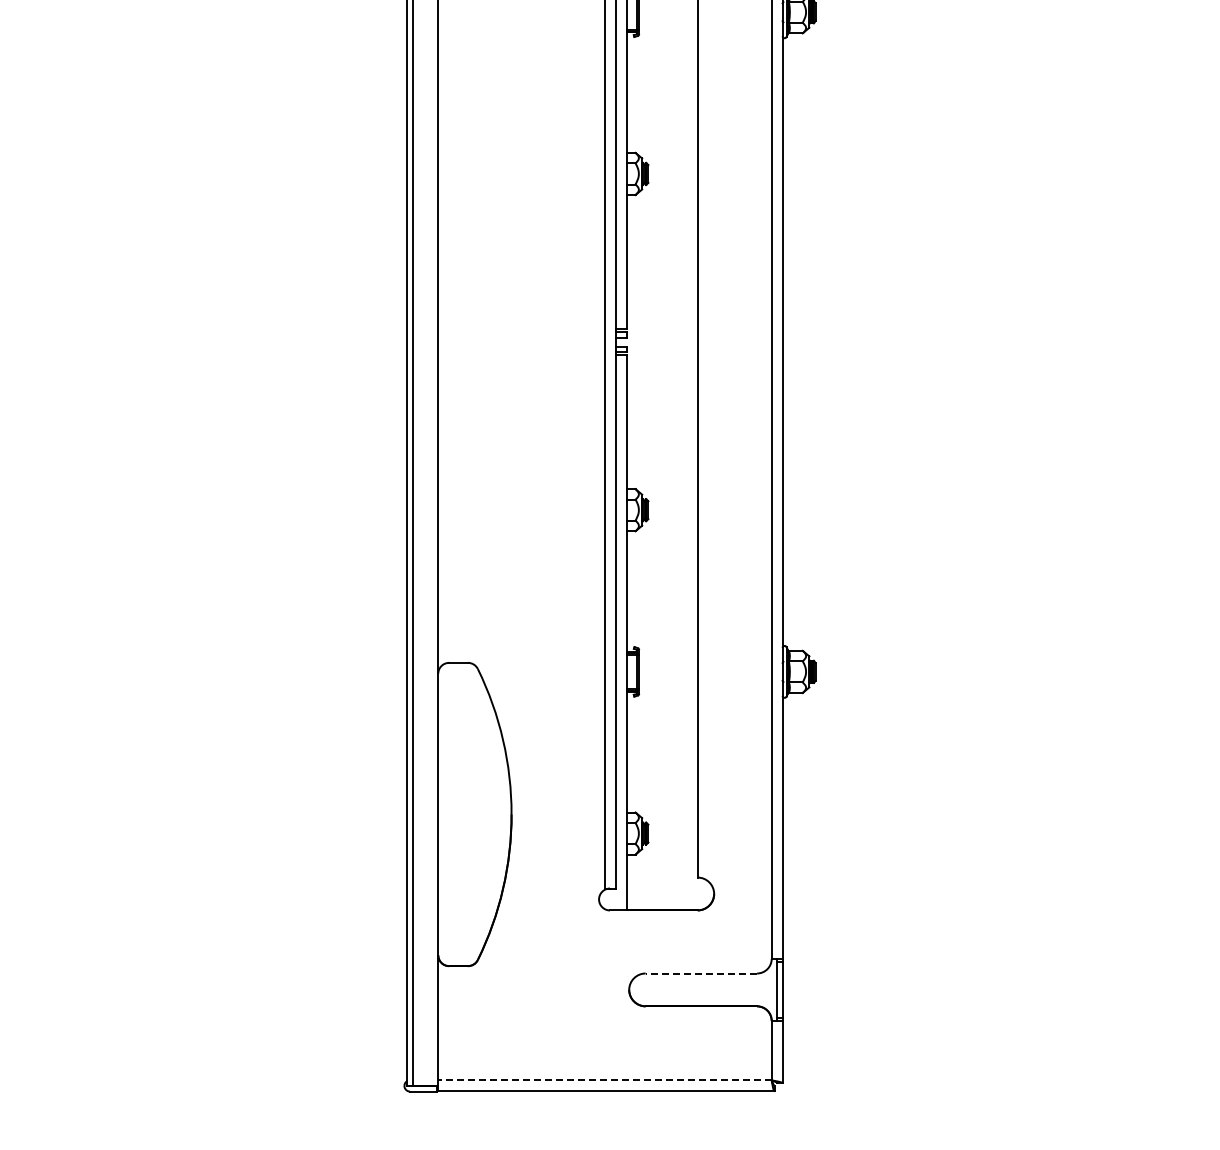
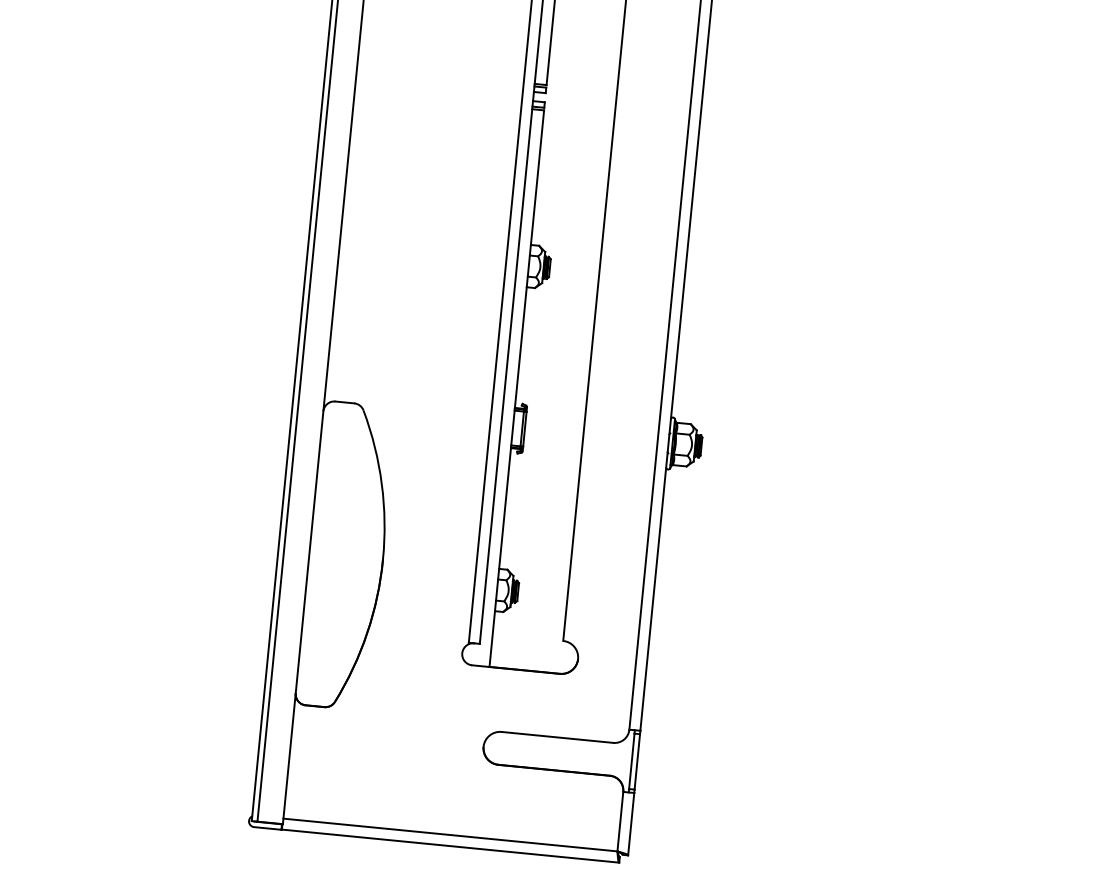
line: (701, 973) -> (557, 737), dashed -> solid
line: (604, 1080) -> (449, 835), dashed -> solid

